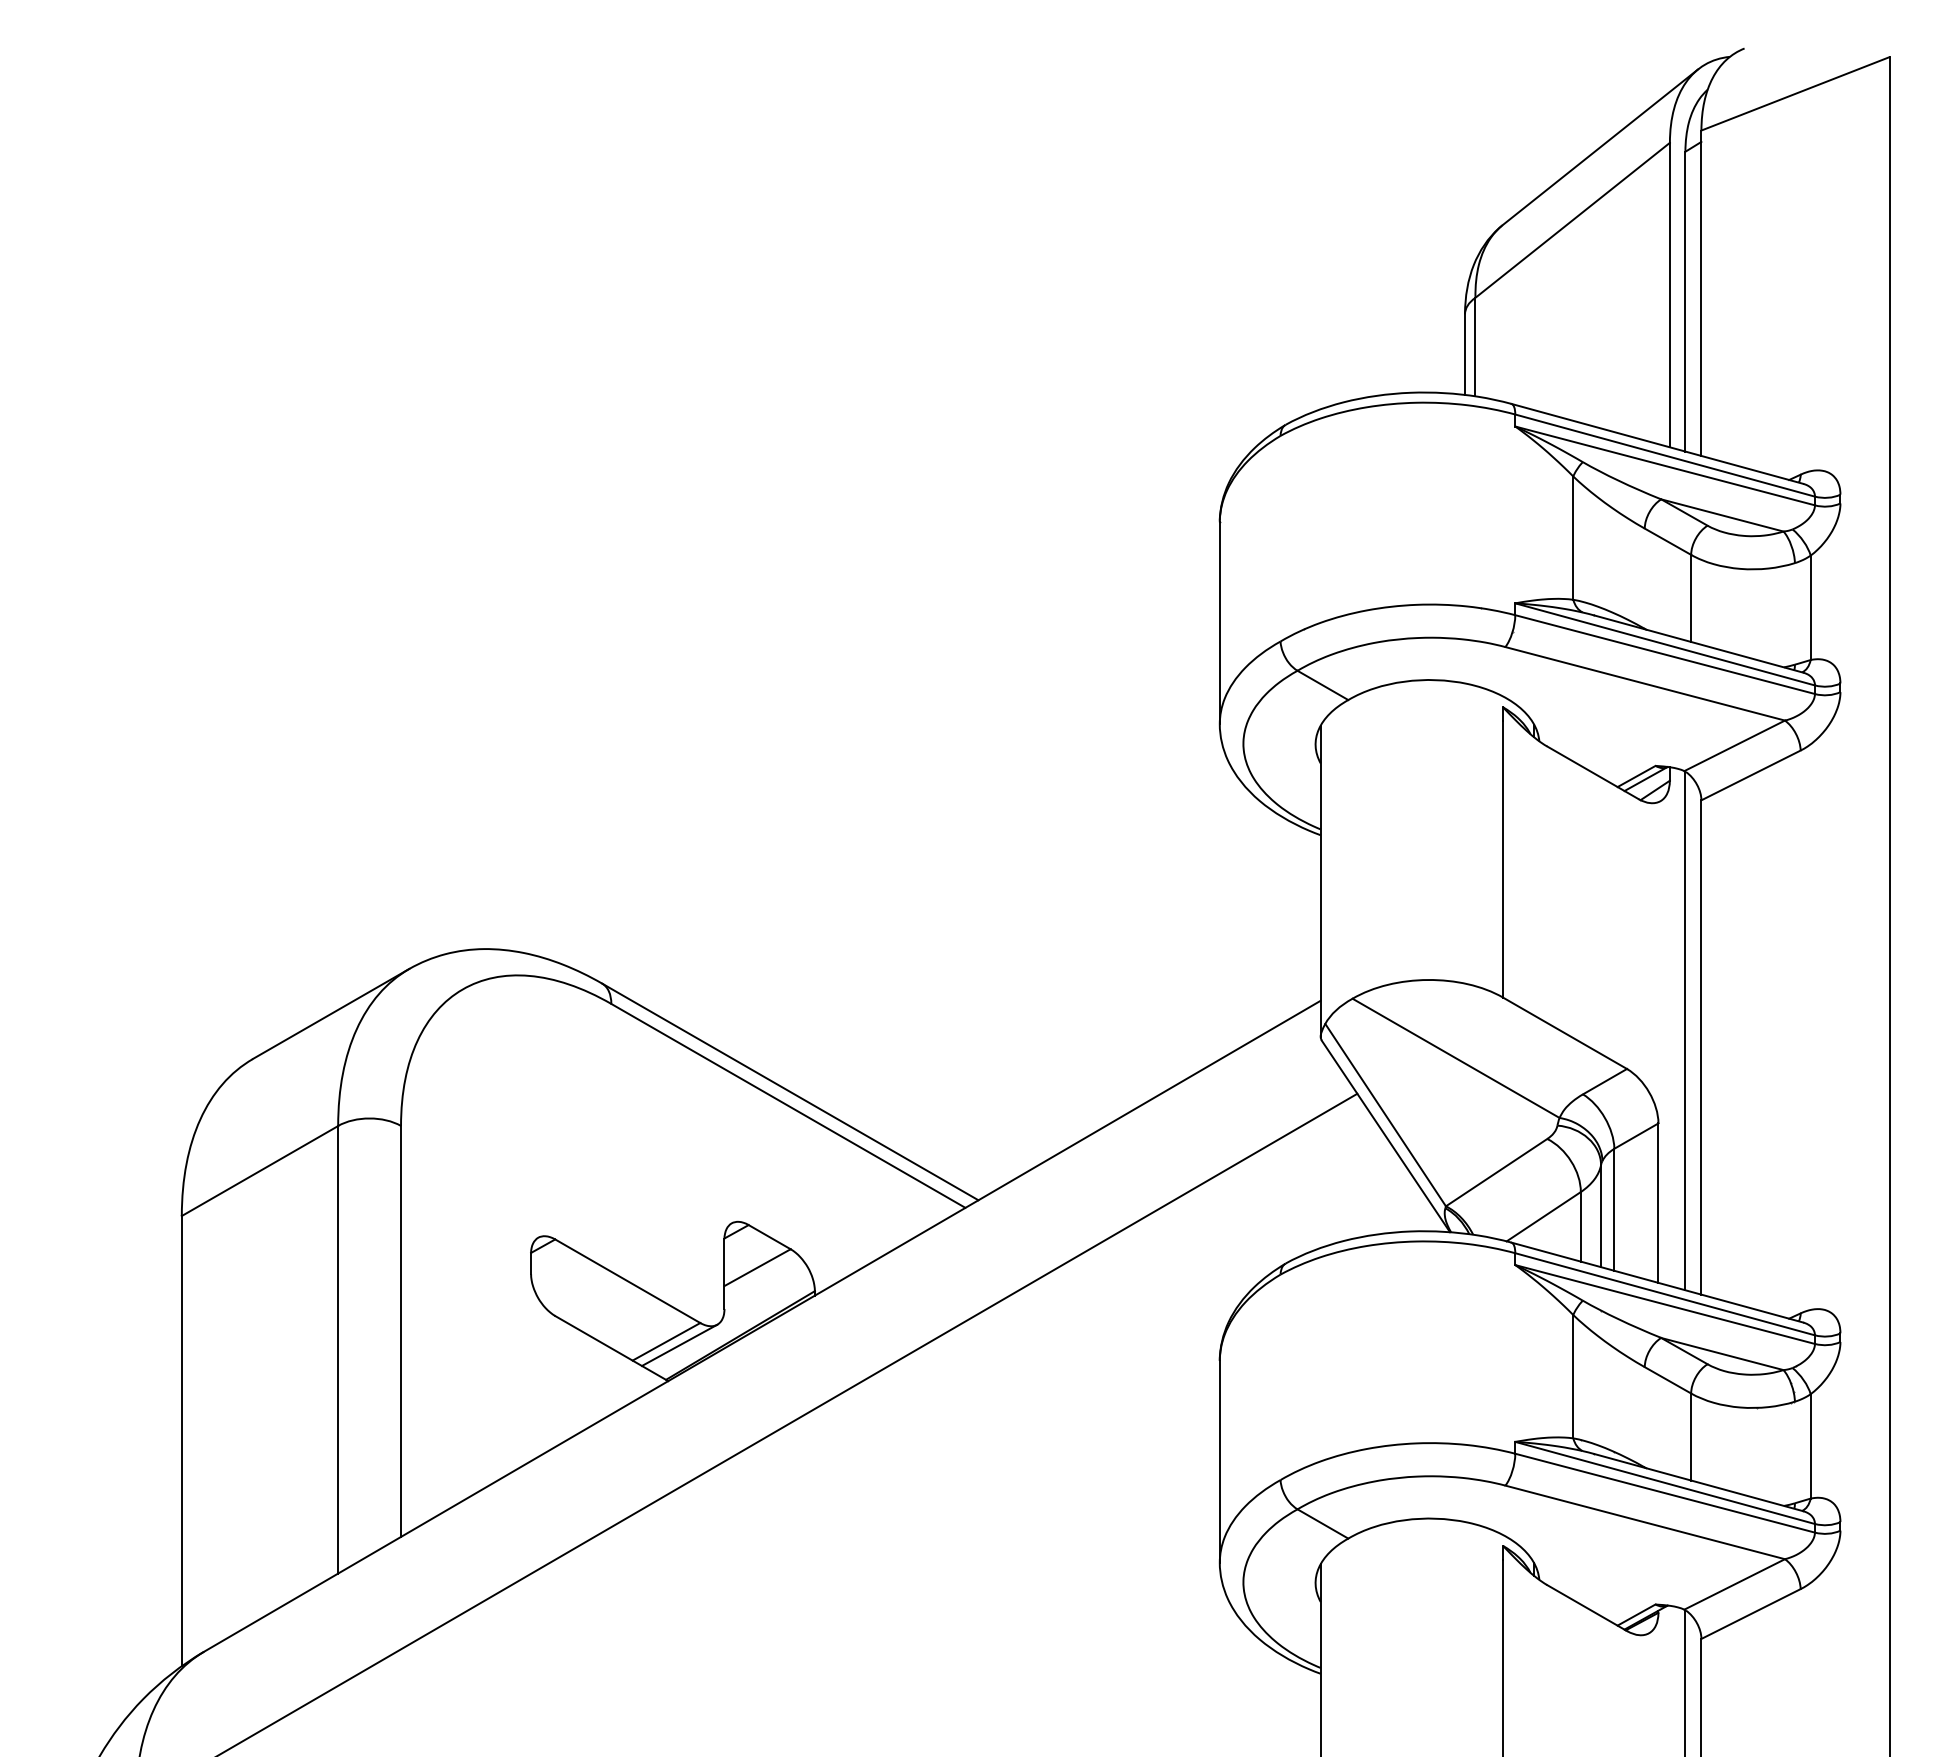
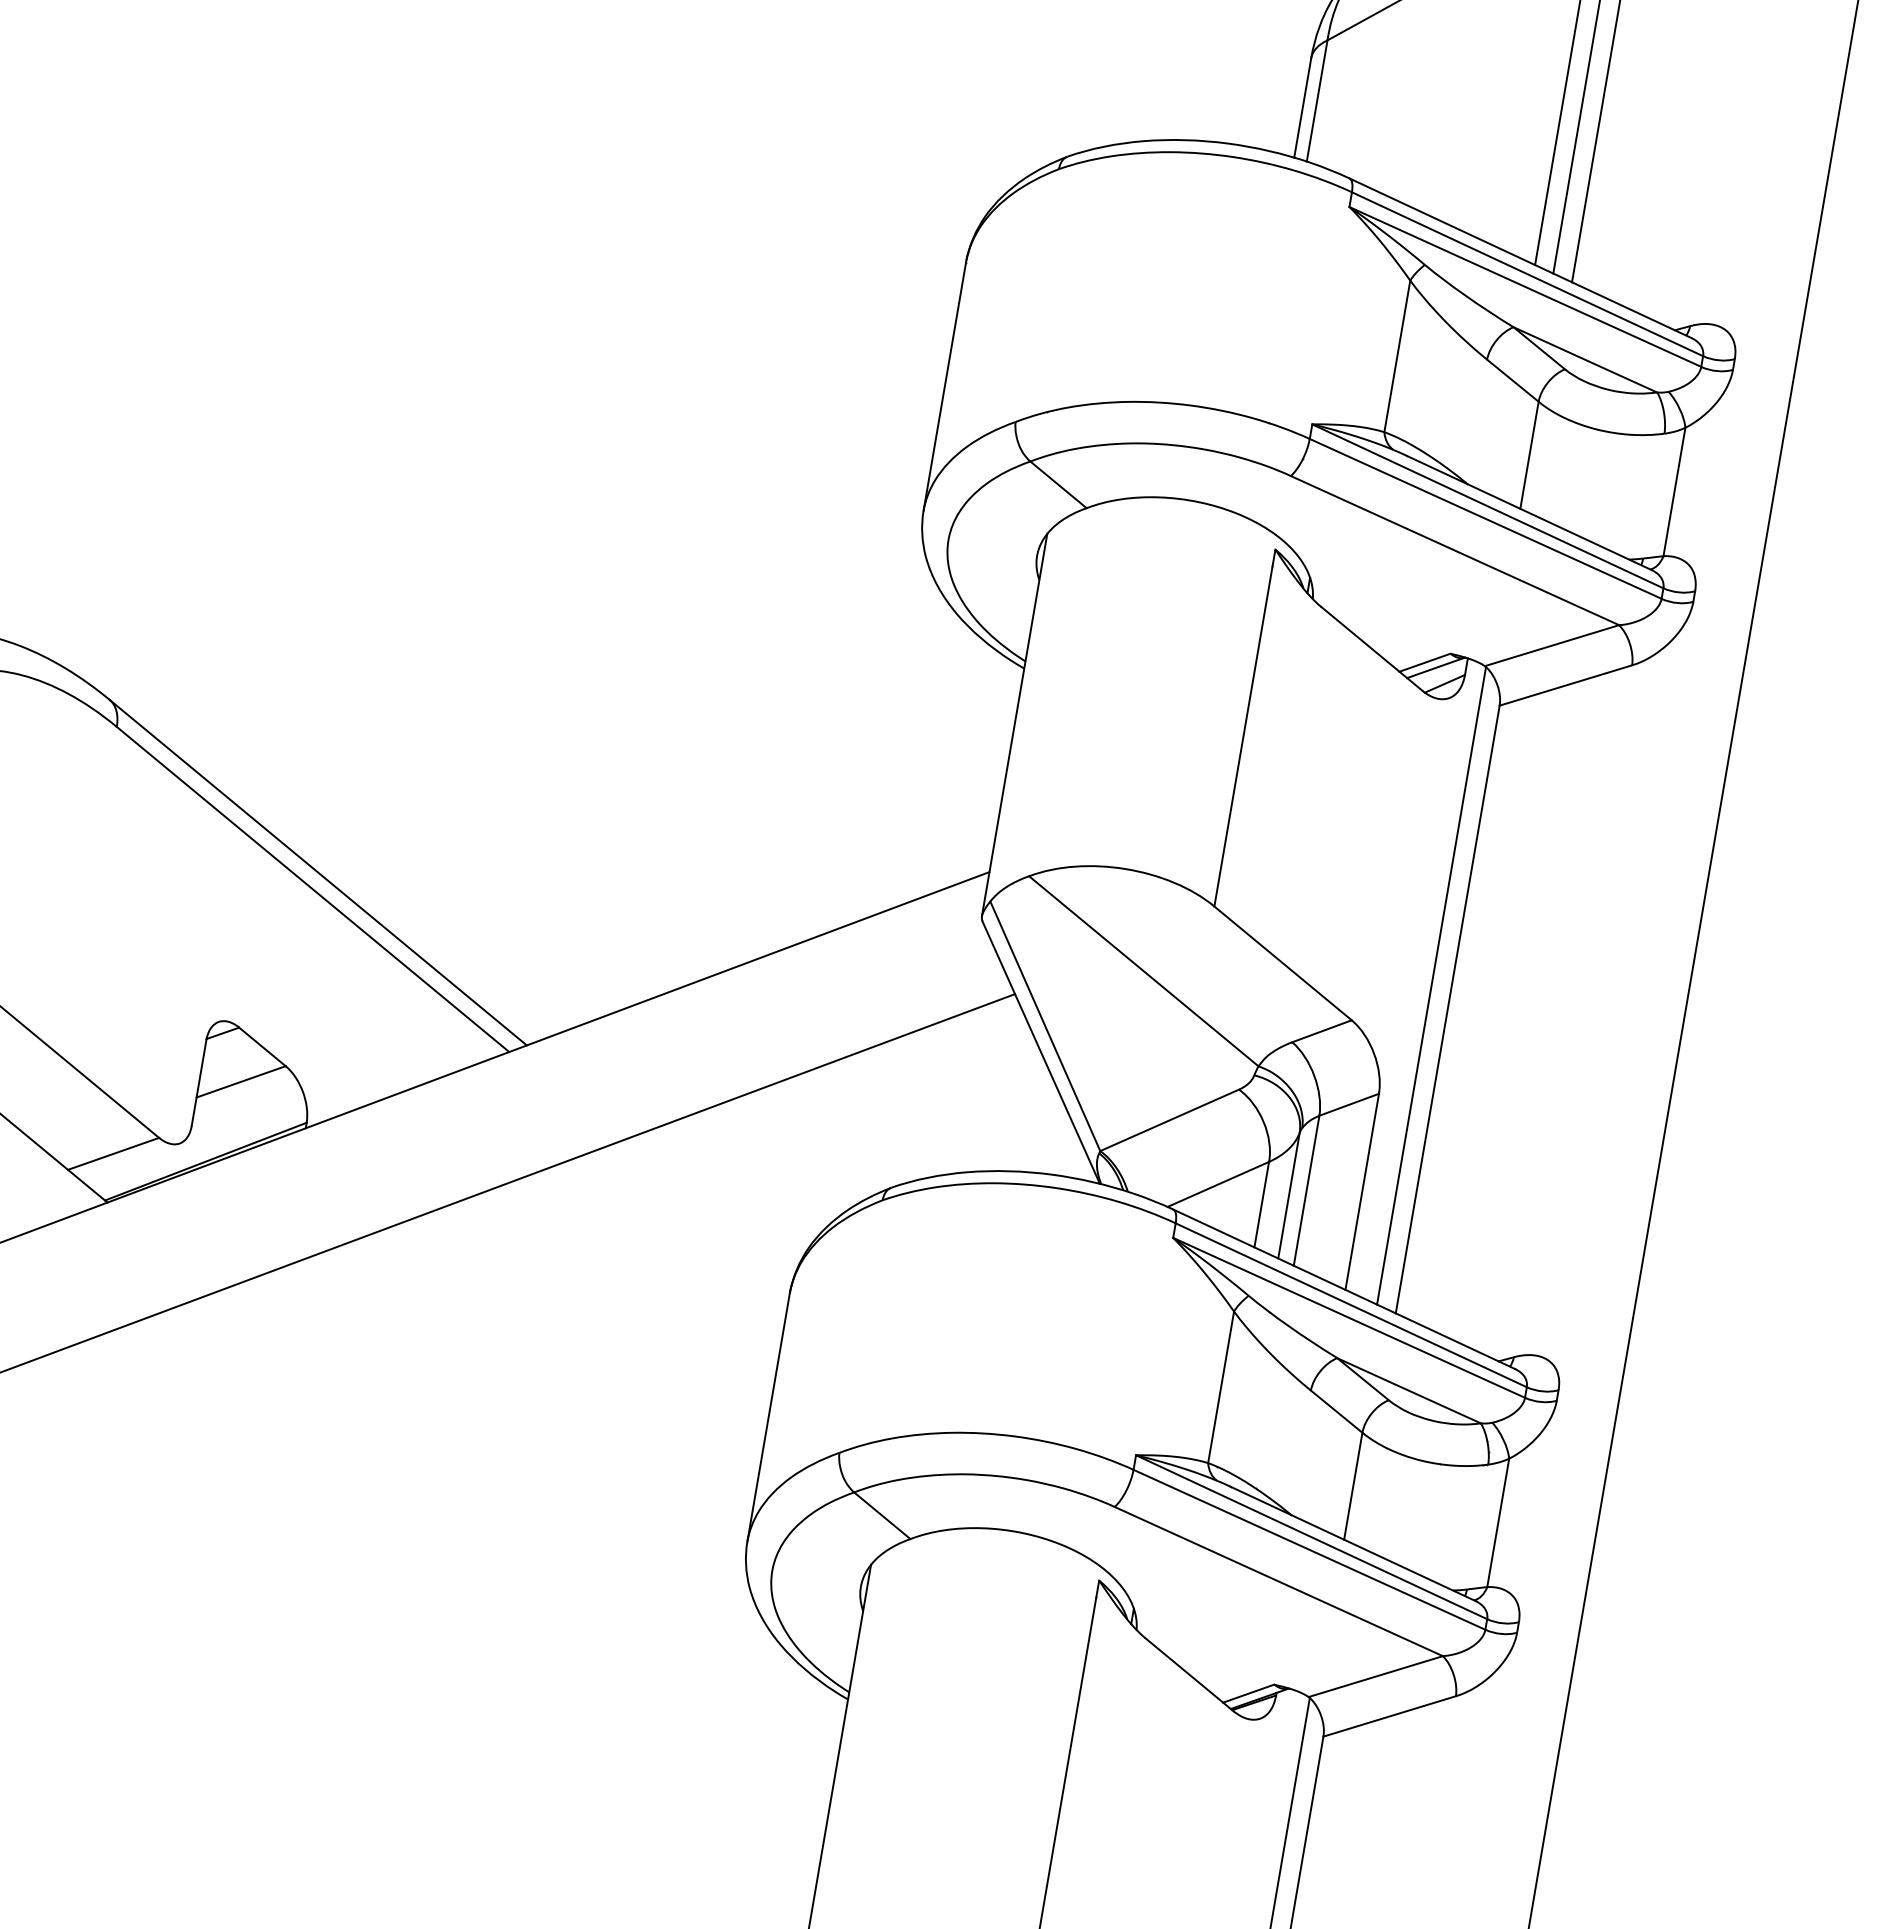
line: (679, 1344) -> (129, 1159), removed

